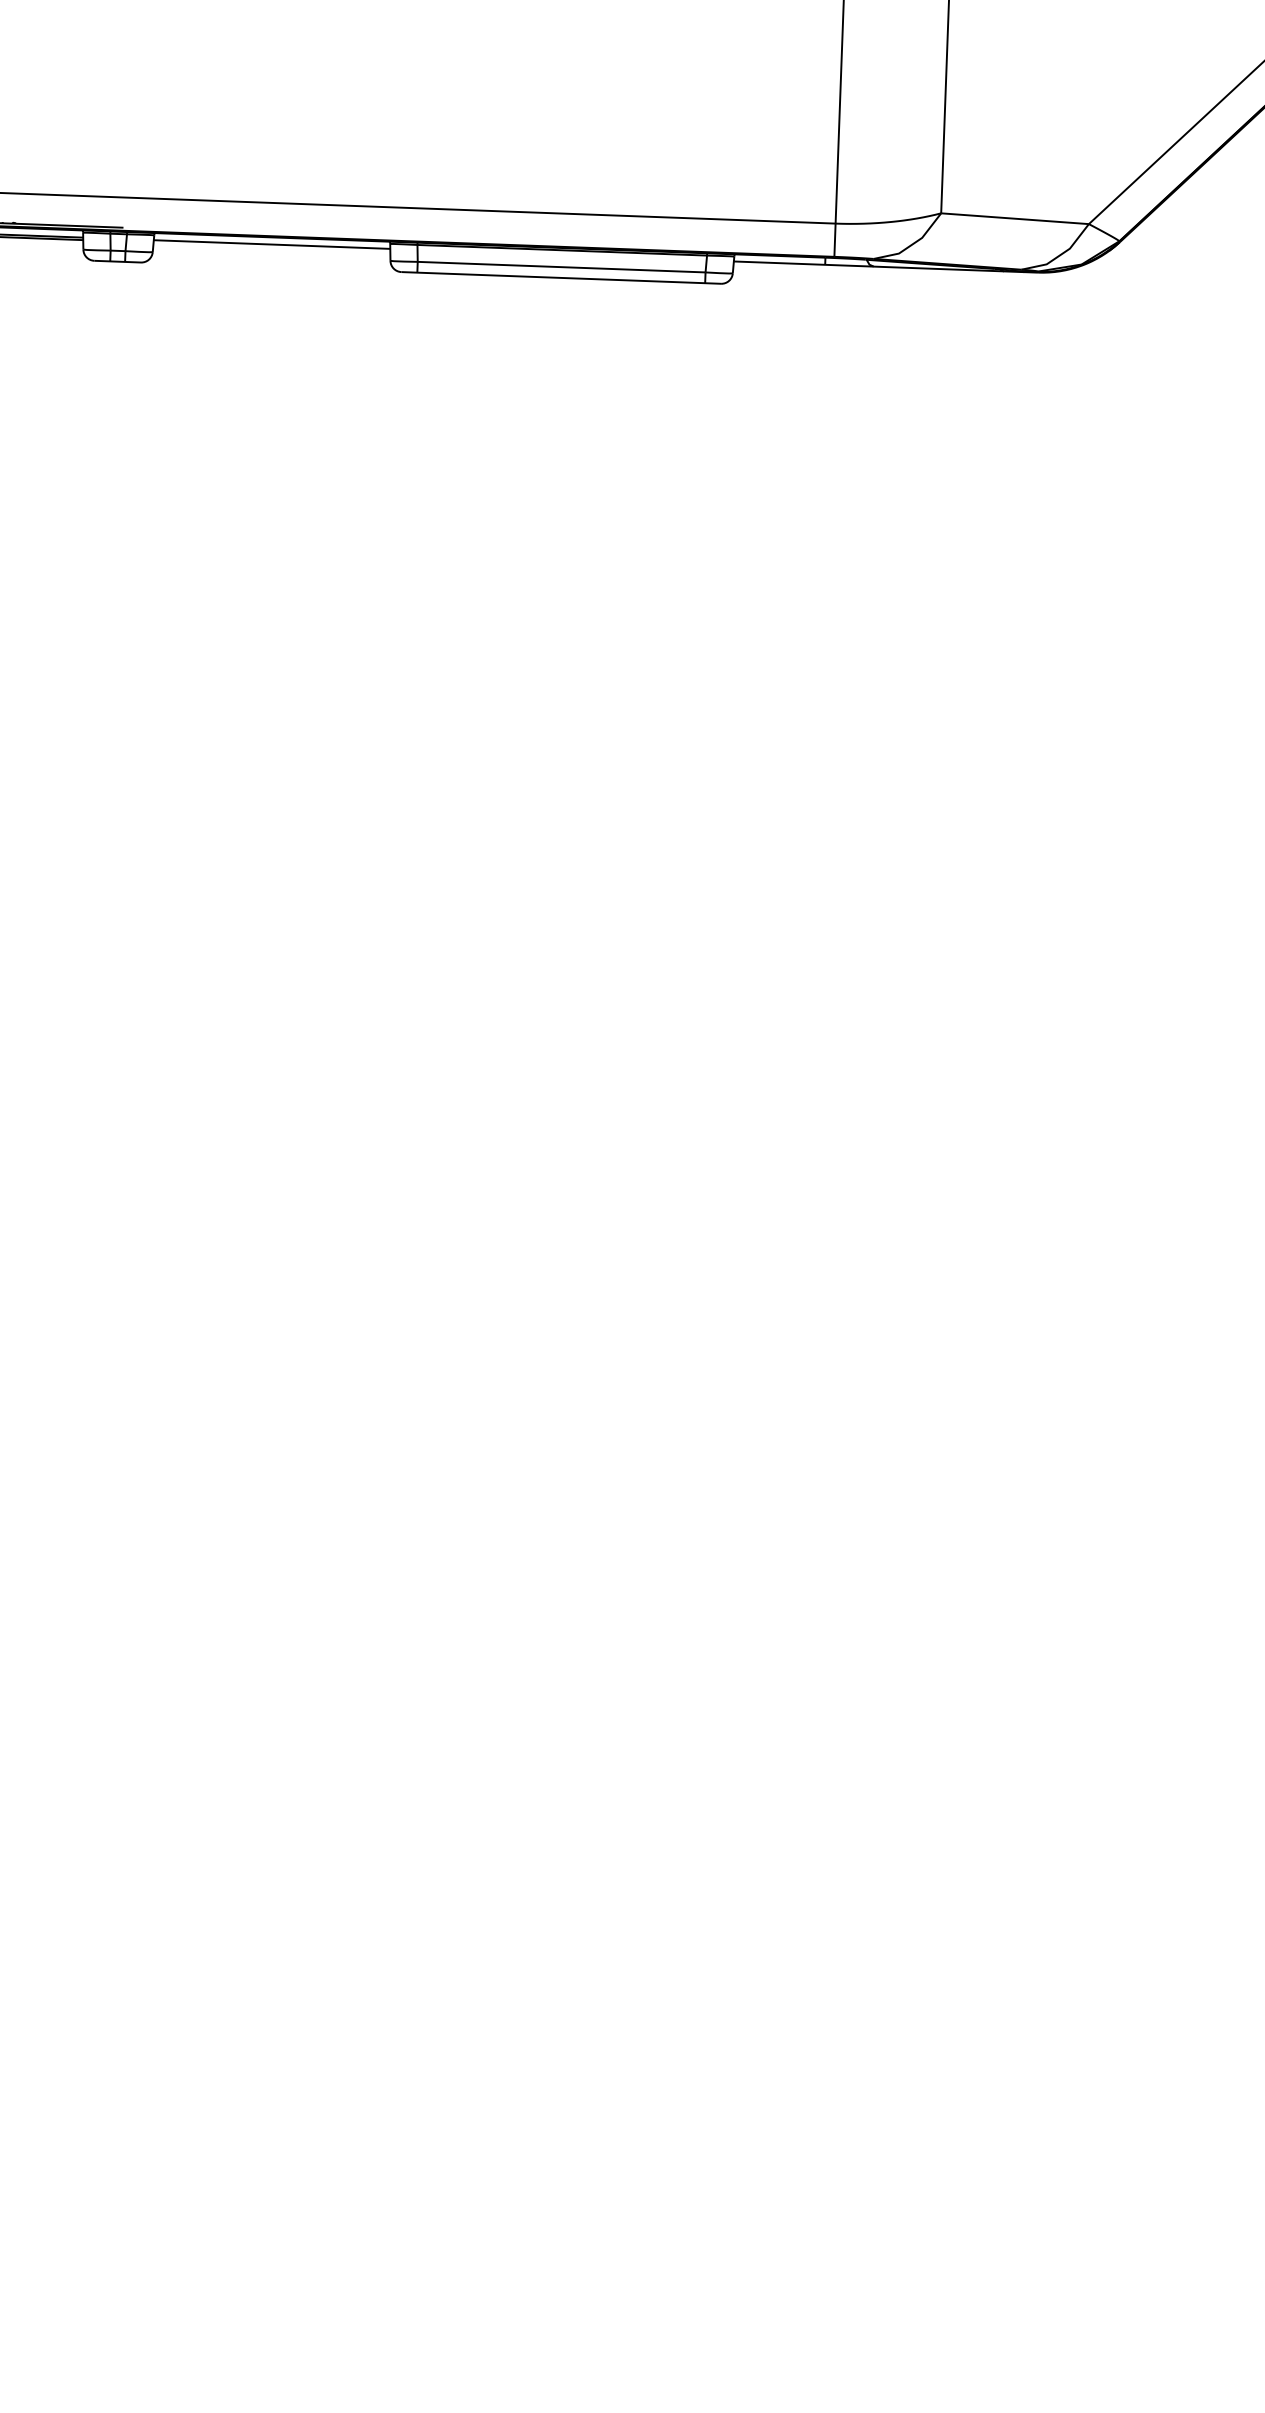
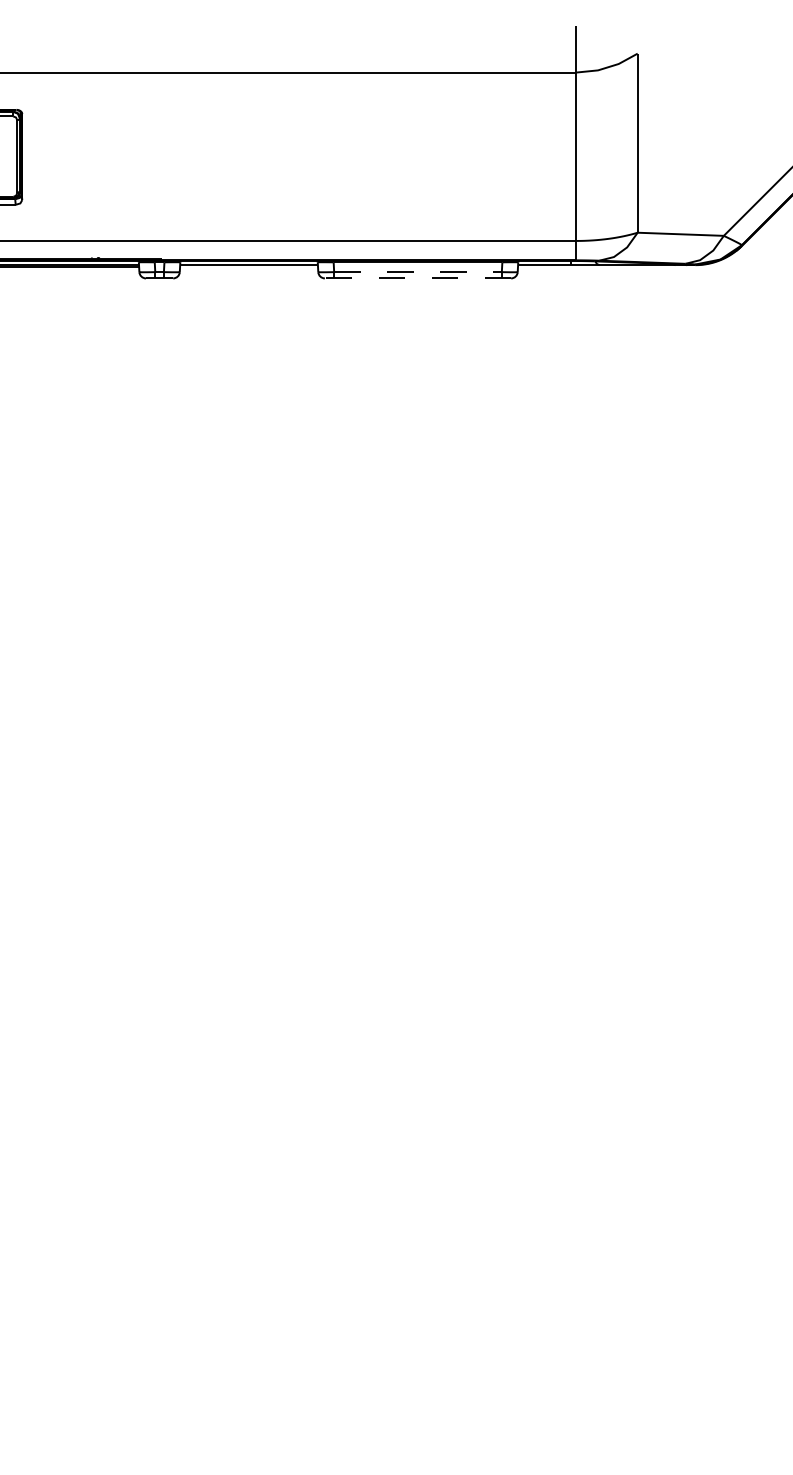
line: (562, 267) -> (418, 272), solid -> dashed
line: (560, 278) -> (417, 278), solid -> dashed

